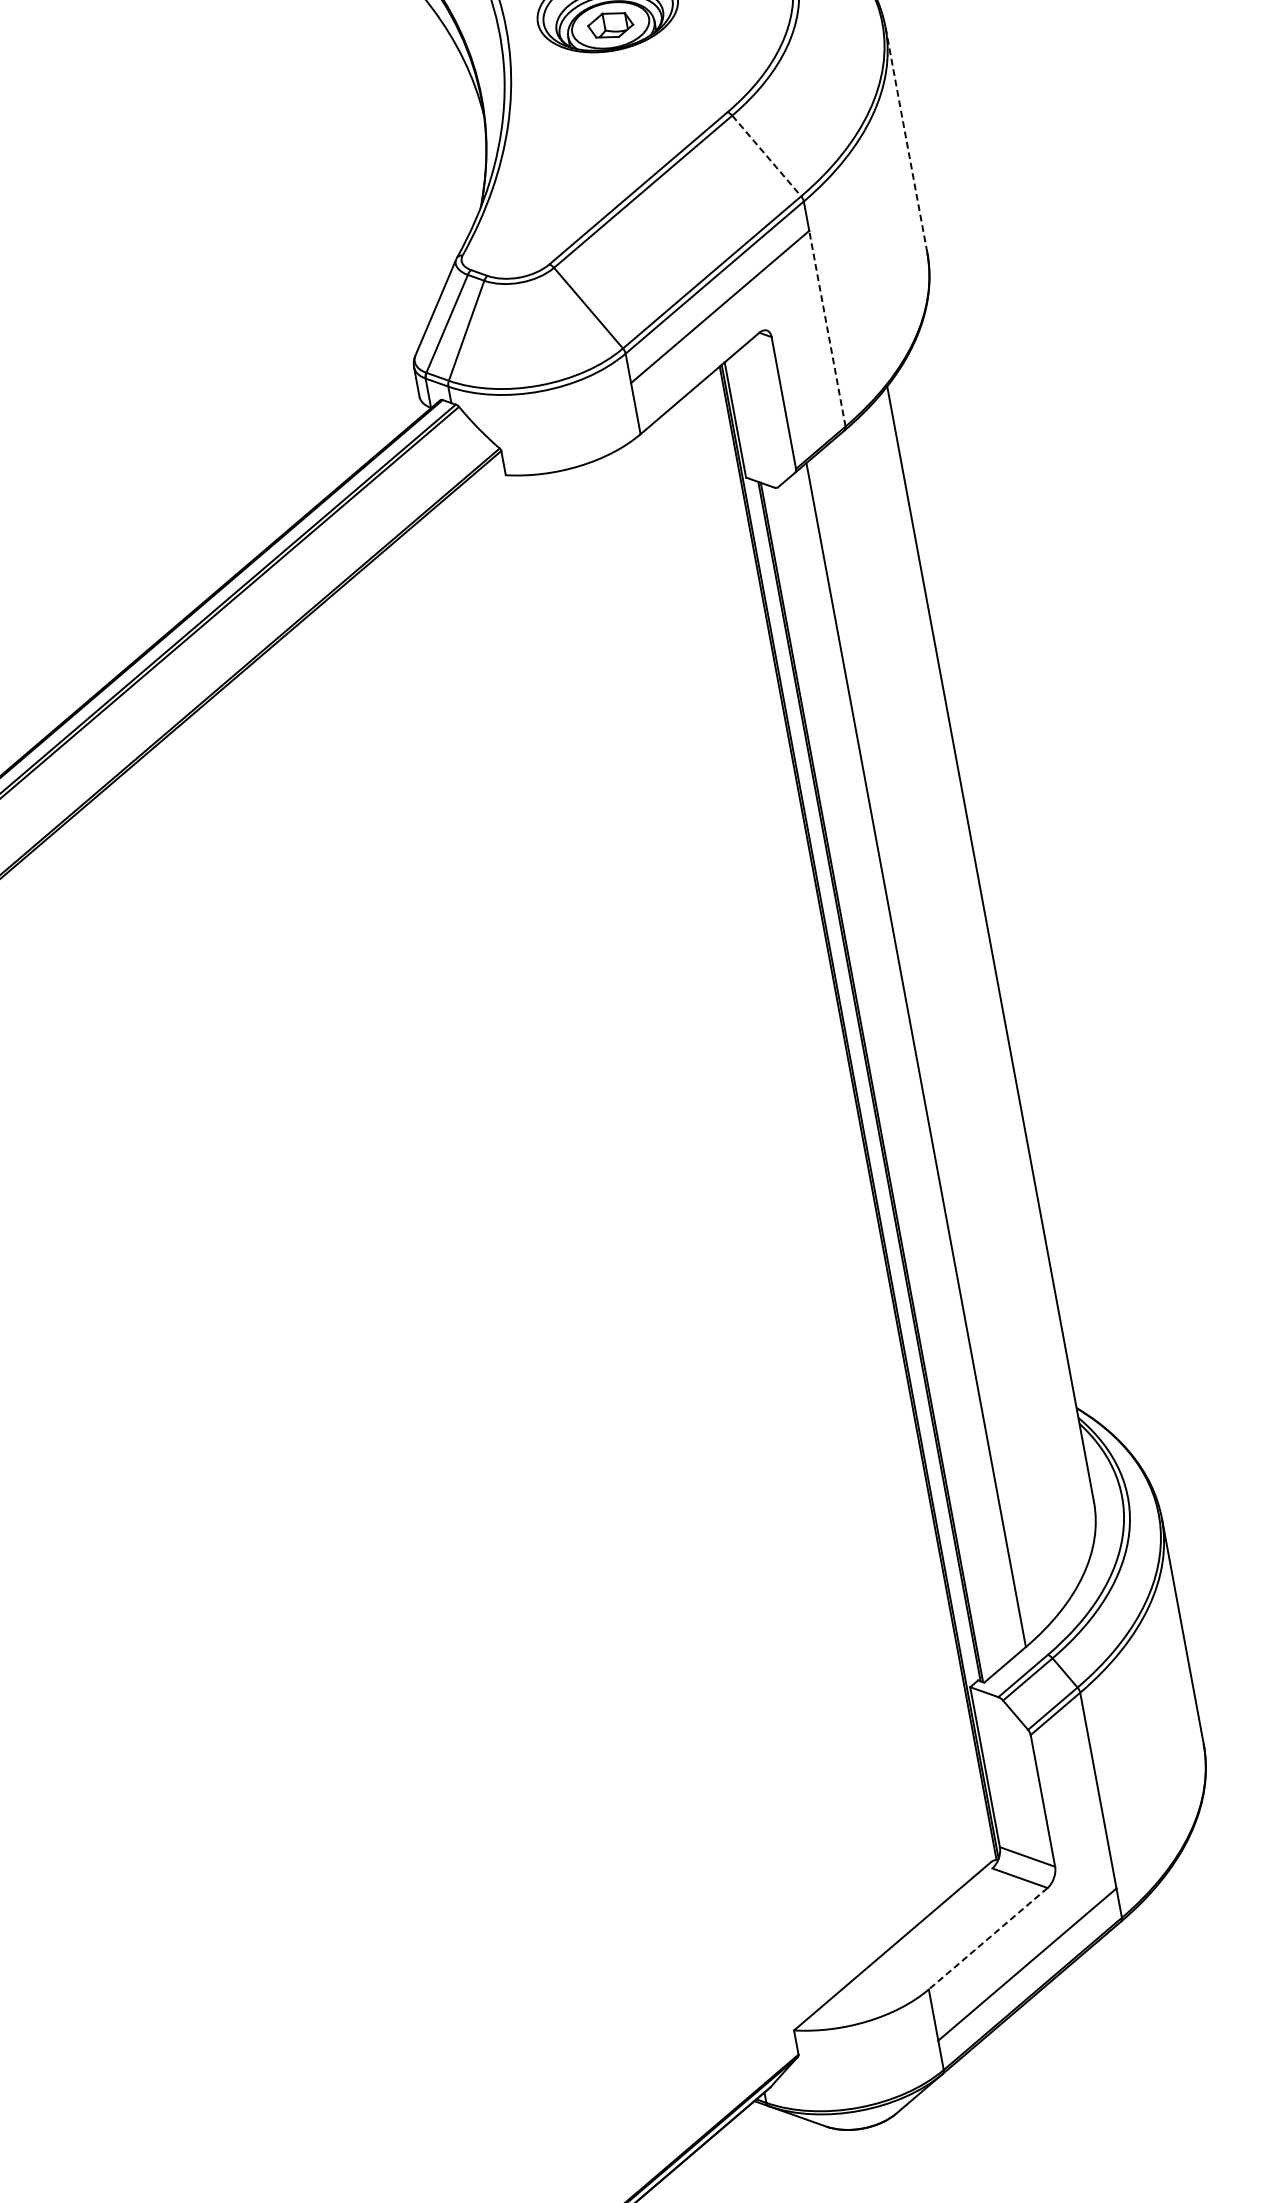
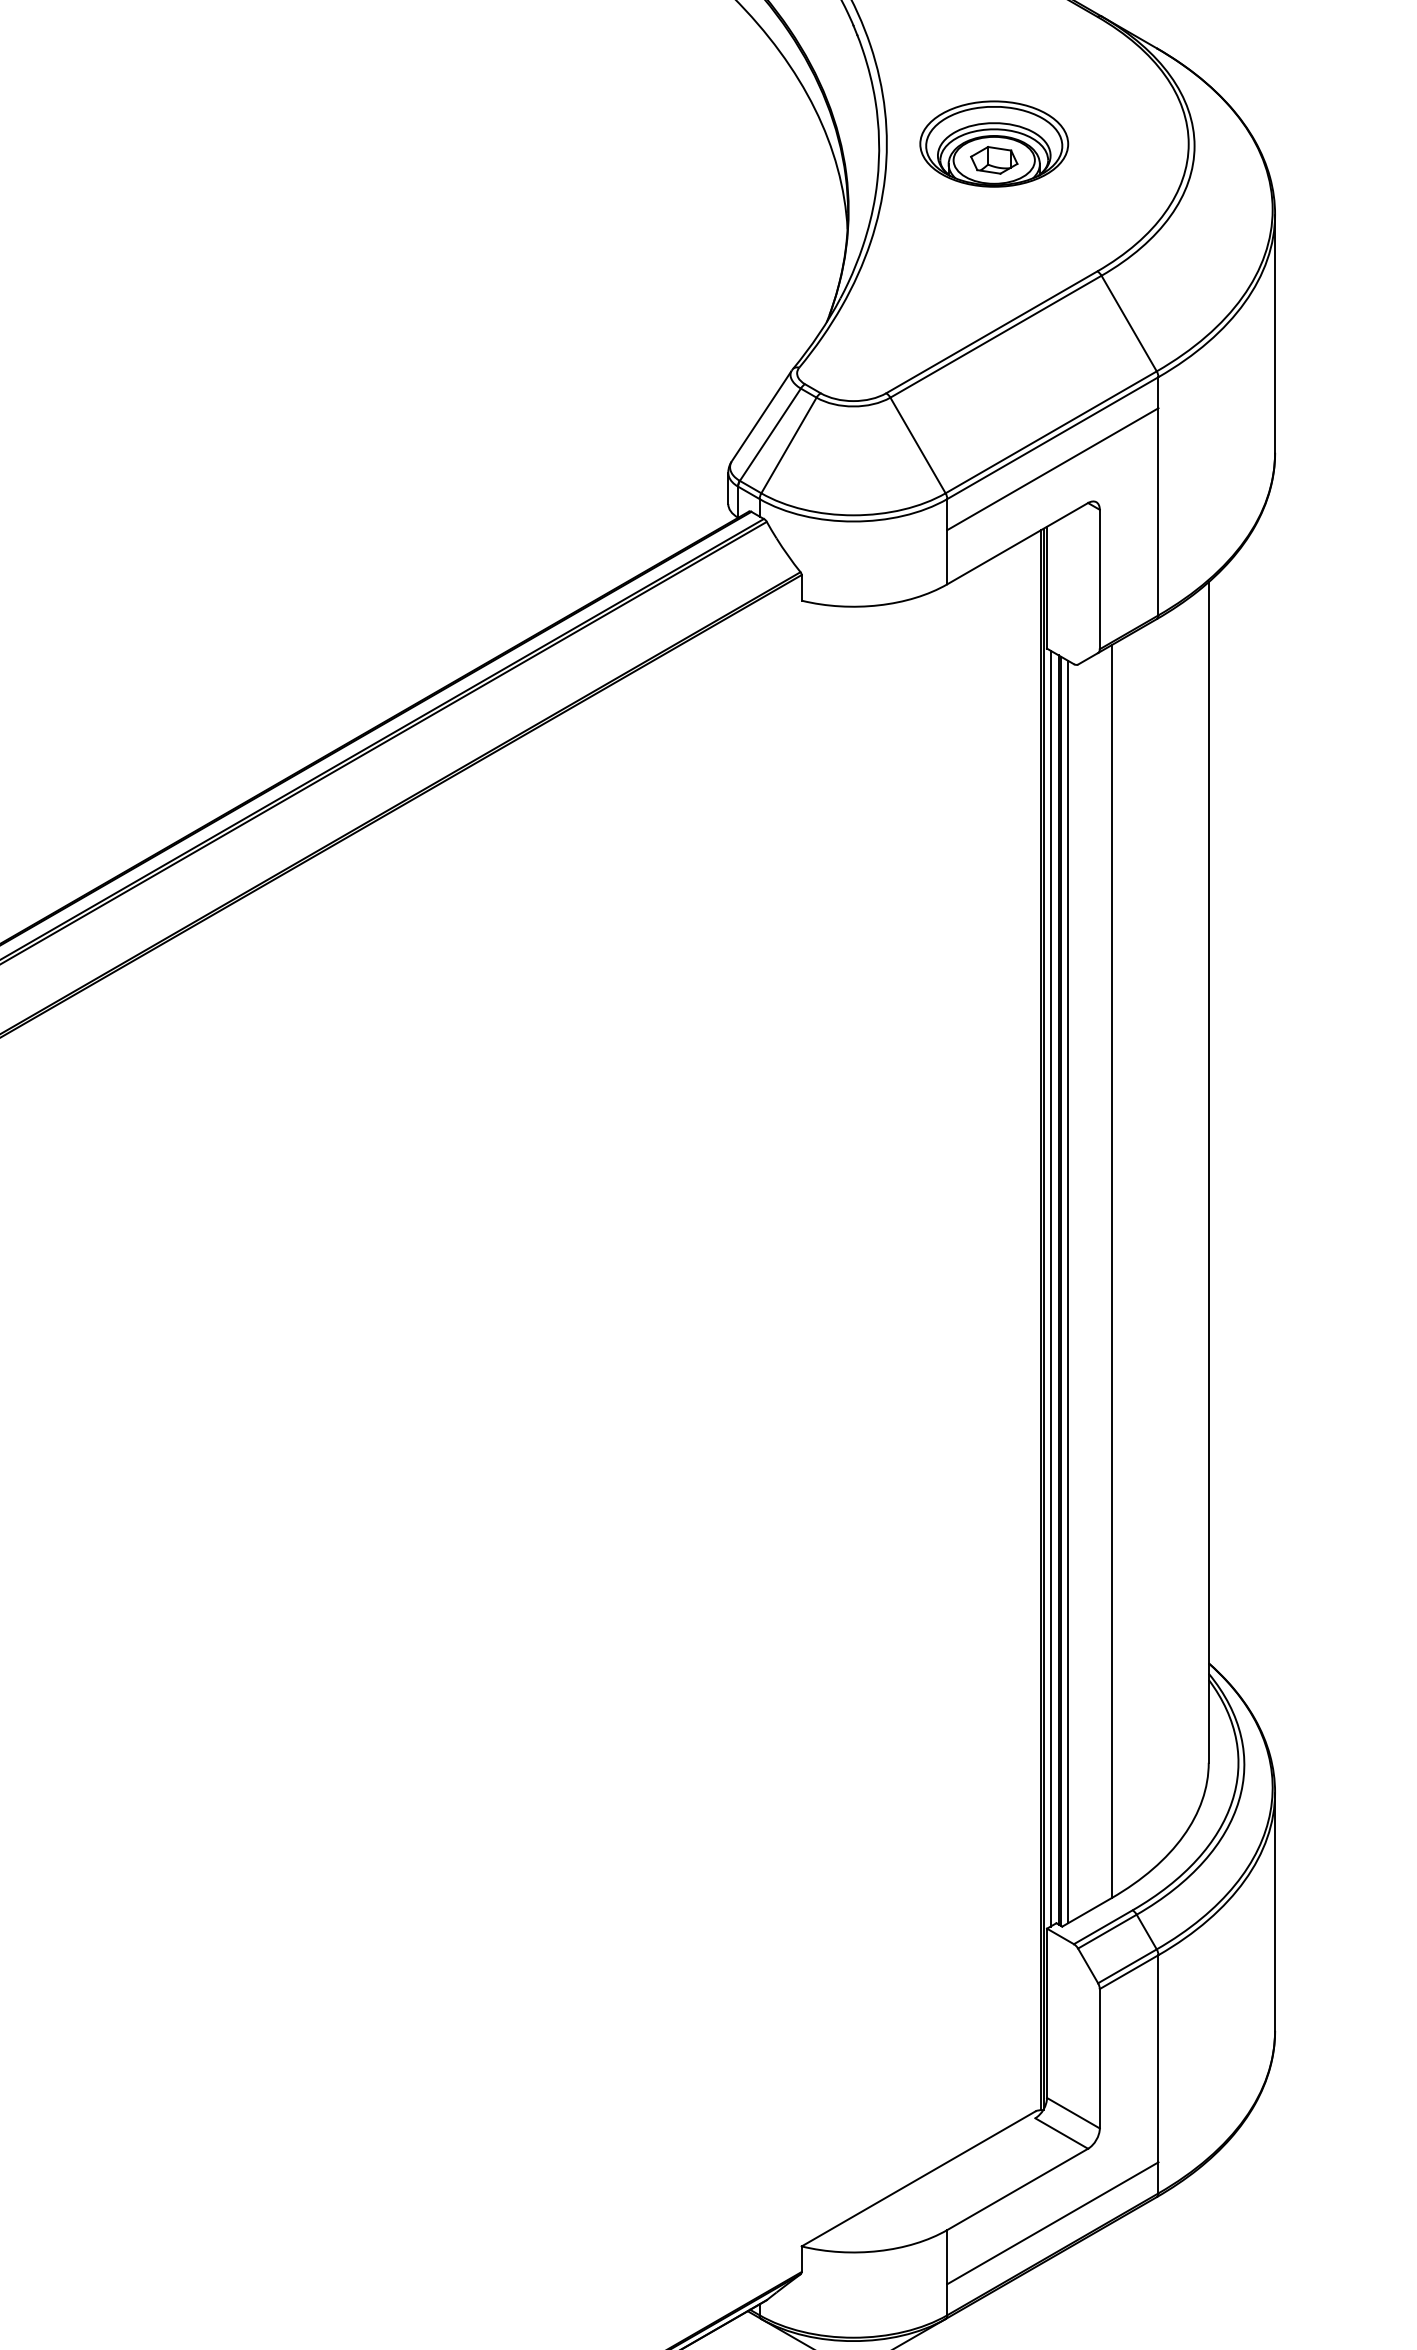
line: (906, 139) -> (1275, 333), dashed -> solid
line: (767, 156) -> (1129, 324), dashed -> solid
line: (827, 328) -> (1158, 511), dashed -> solid
line: (861, 1081) -> (1050, 1288), added
line: (878, 1081) -> (1068, 1291), added
line: (988, 1938) -> (1017, 2189), dashed -> solid

